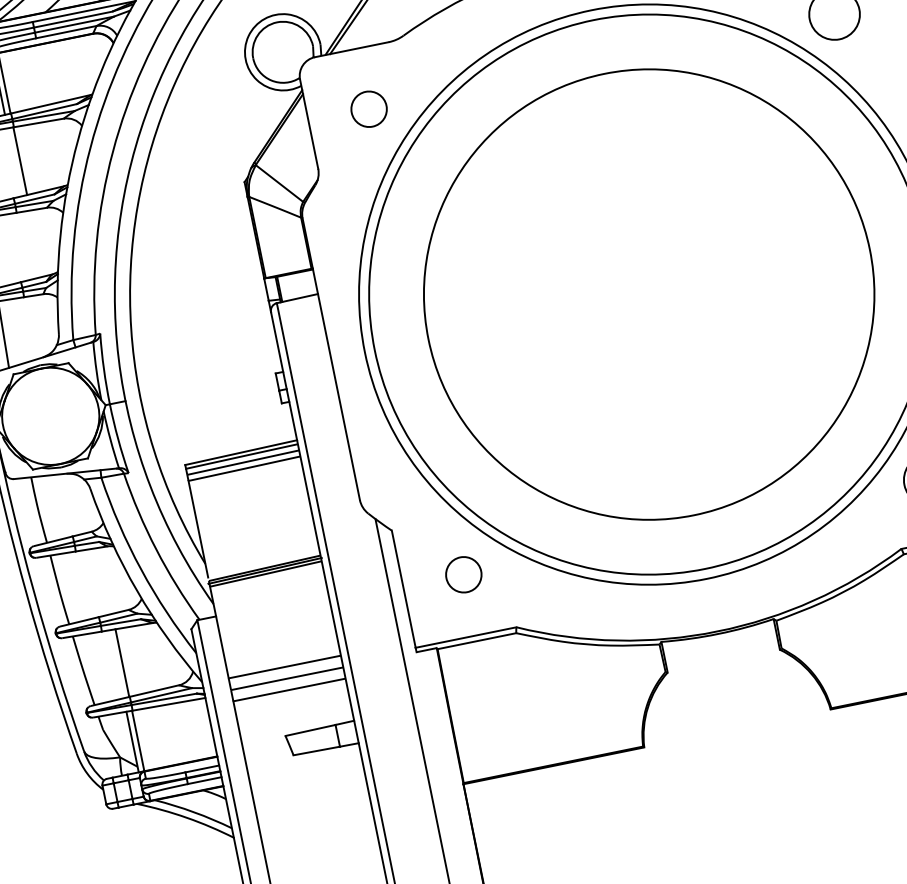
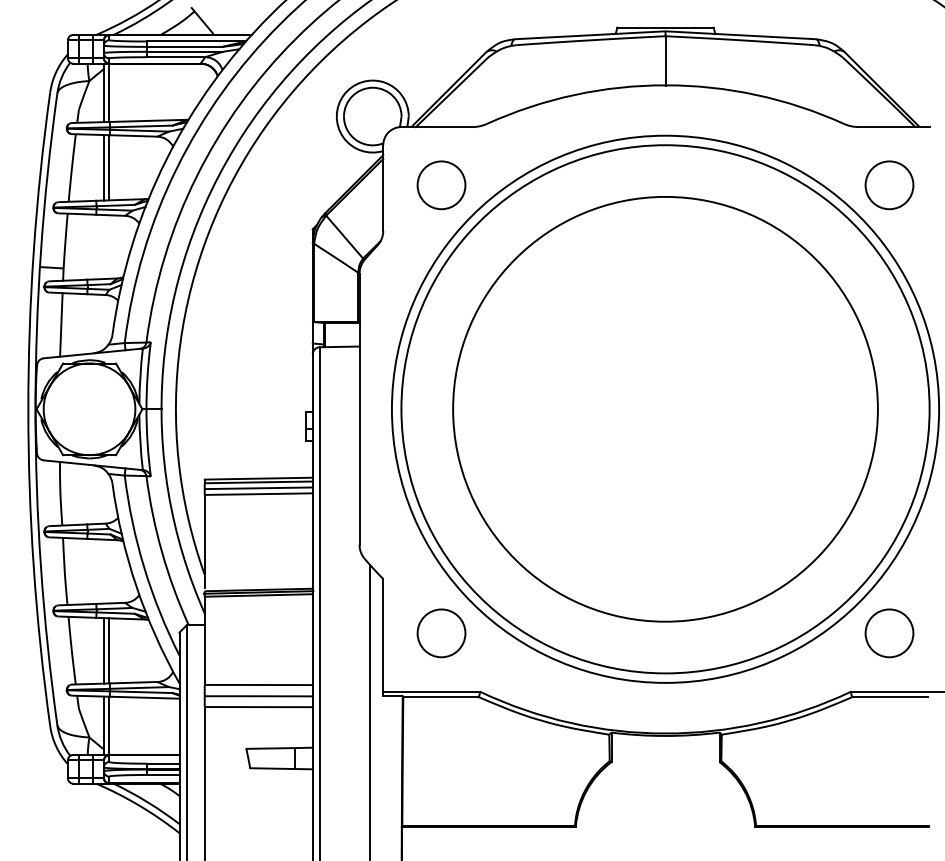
circle: (369, 109) -> (441, 185), size x1.43
line: (14, 162) -> (103, 167), added
circle: (463, 574) -> (441, 633), size x1.43
line: (116, 663) -> (103, 650), added

